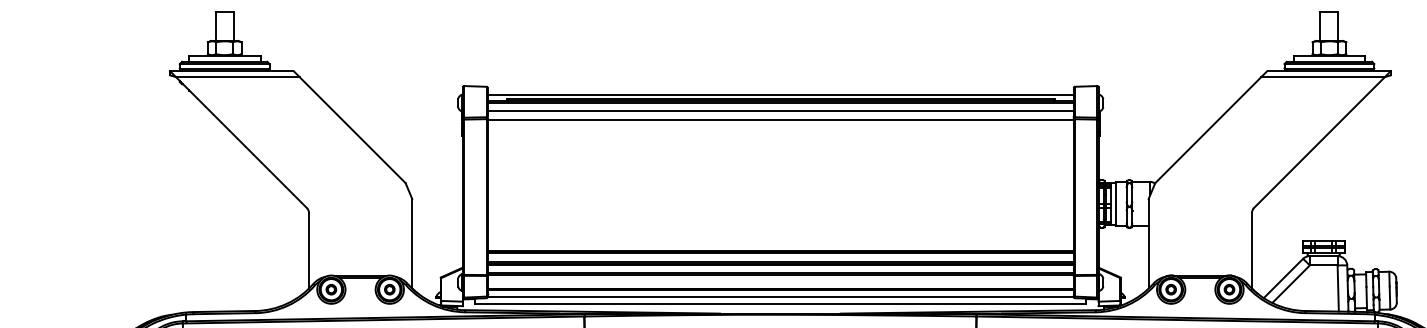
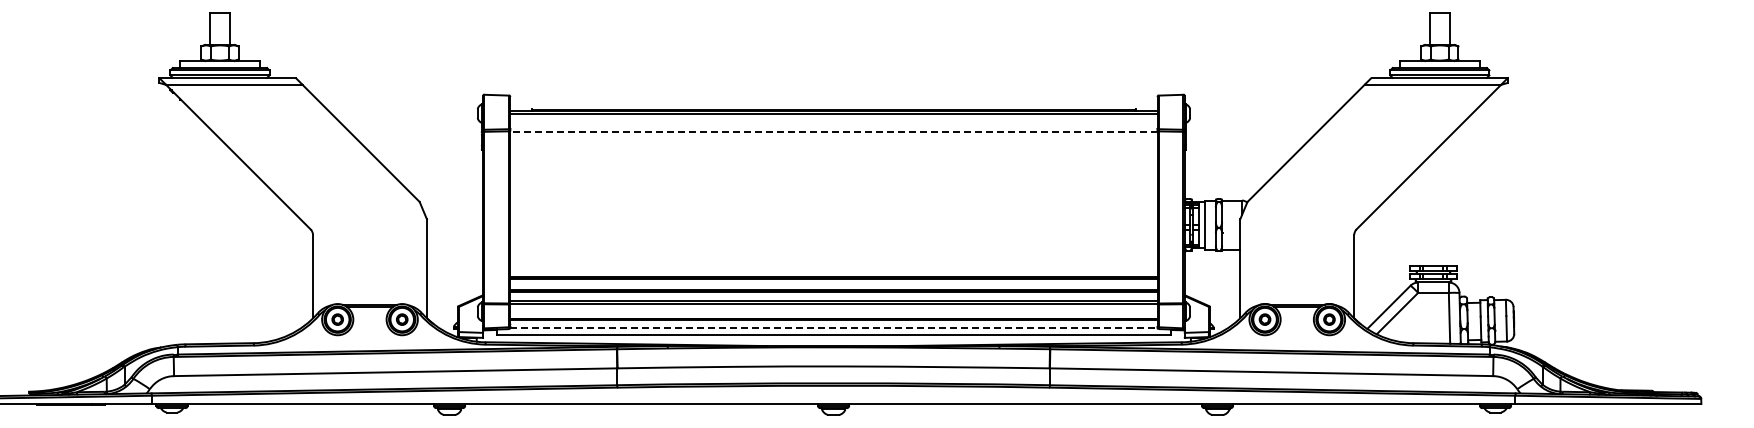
line: (780, 94) -> (833, 104), removed
line: (780, 111) -> (833, 122), removed
line: (780, 120) -> (833, 132), solid -> dashed
line: (780, 296) -> (833, 327), solid -> dashed

